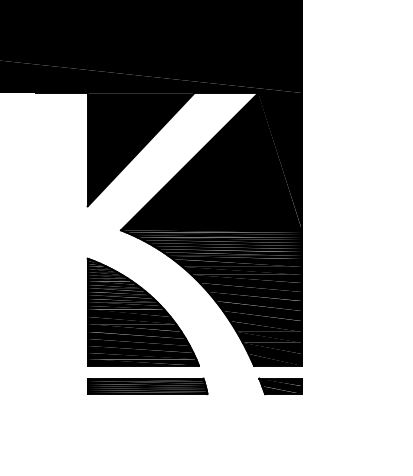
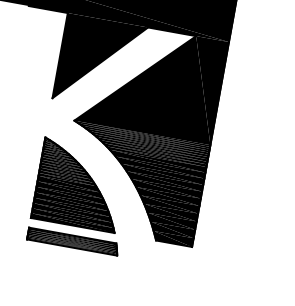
part: (280, 386) -> (173, 259), removed

